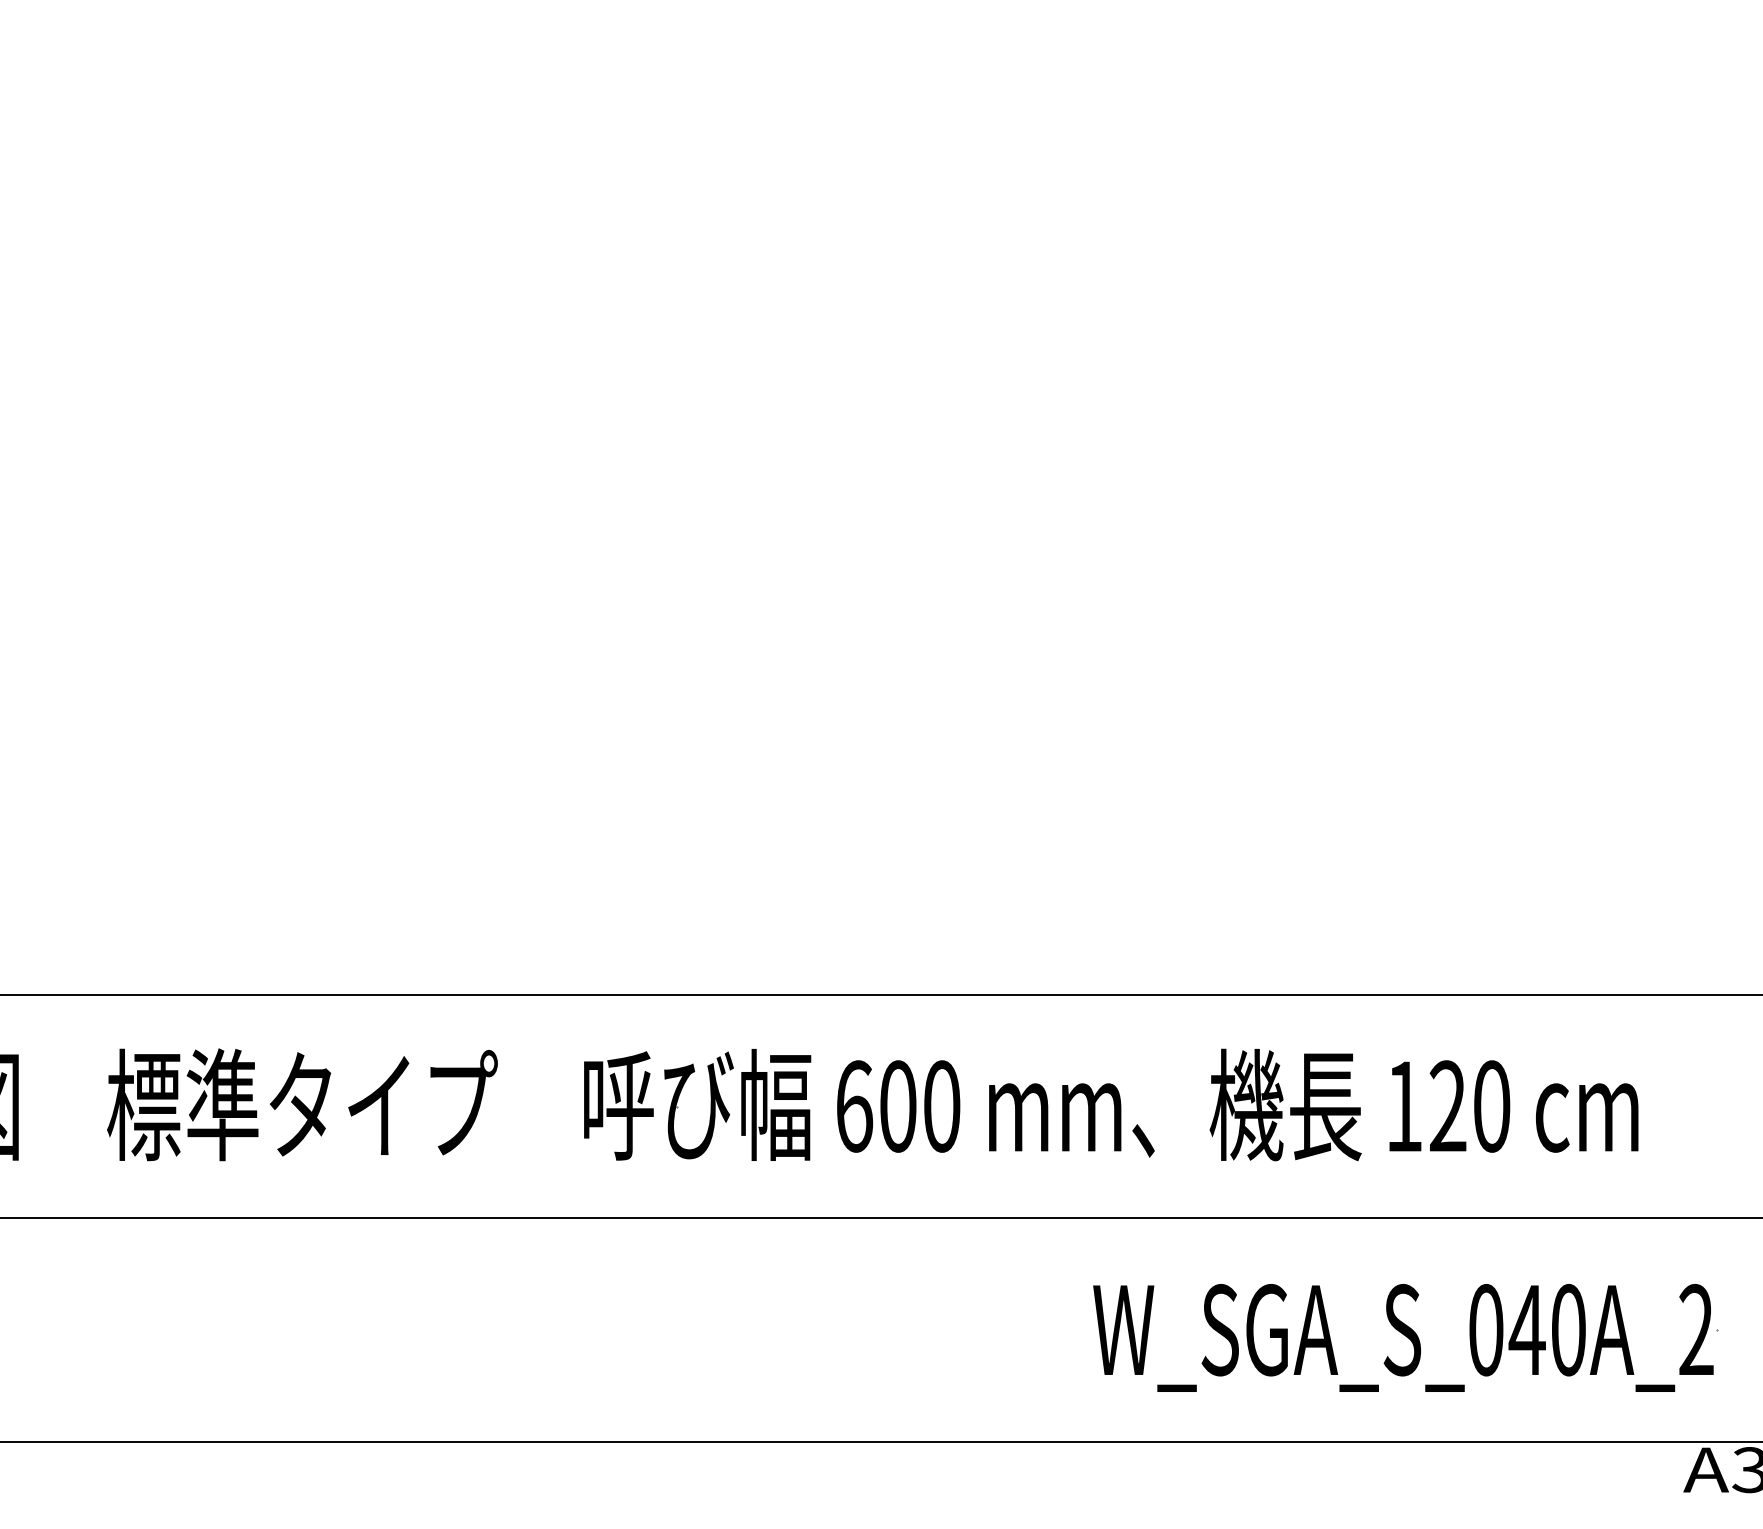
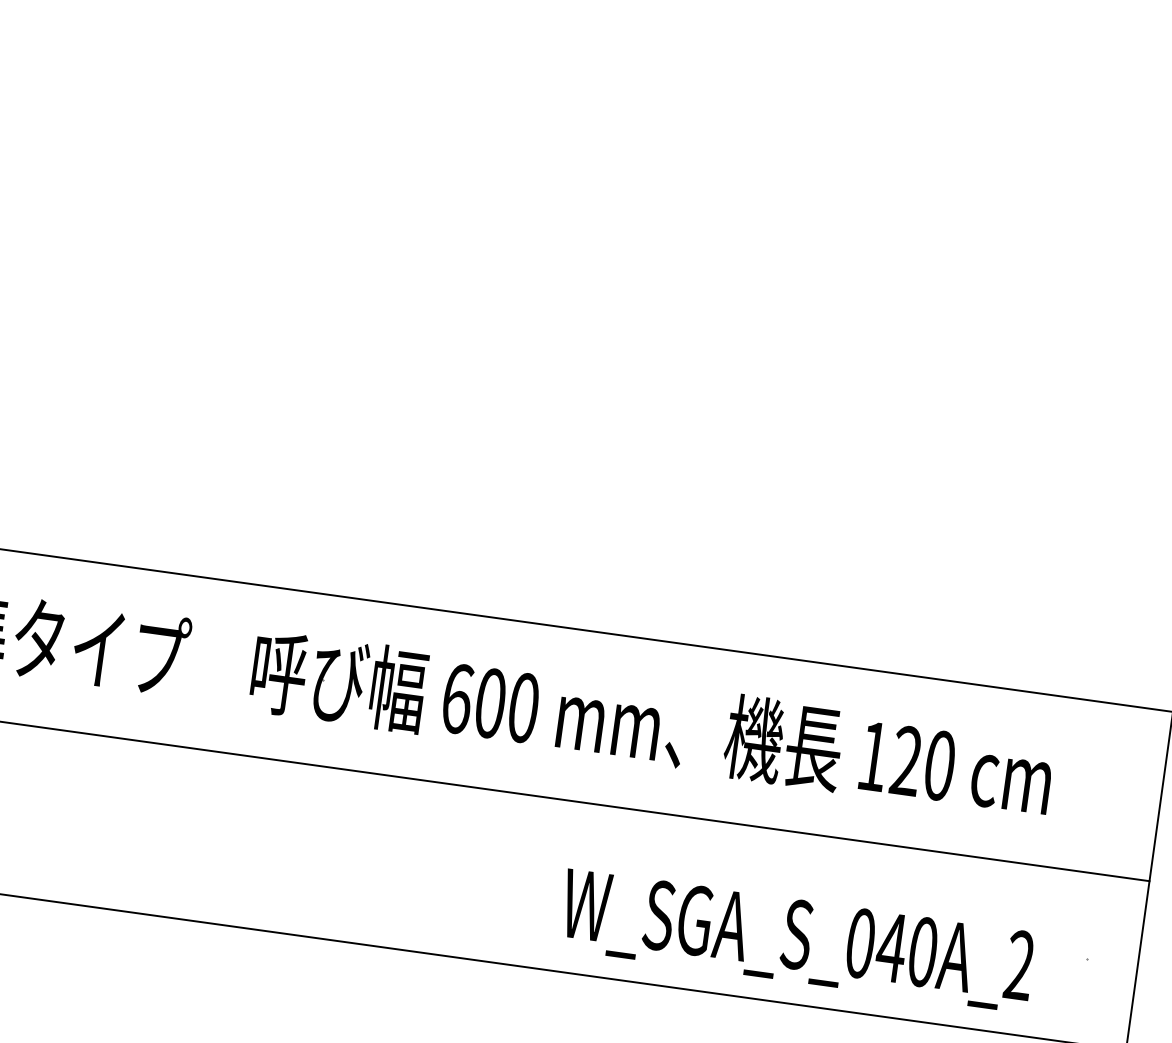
text: (1403, 1337) -> (797, 940), moved

